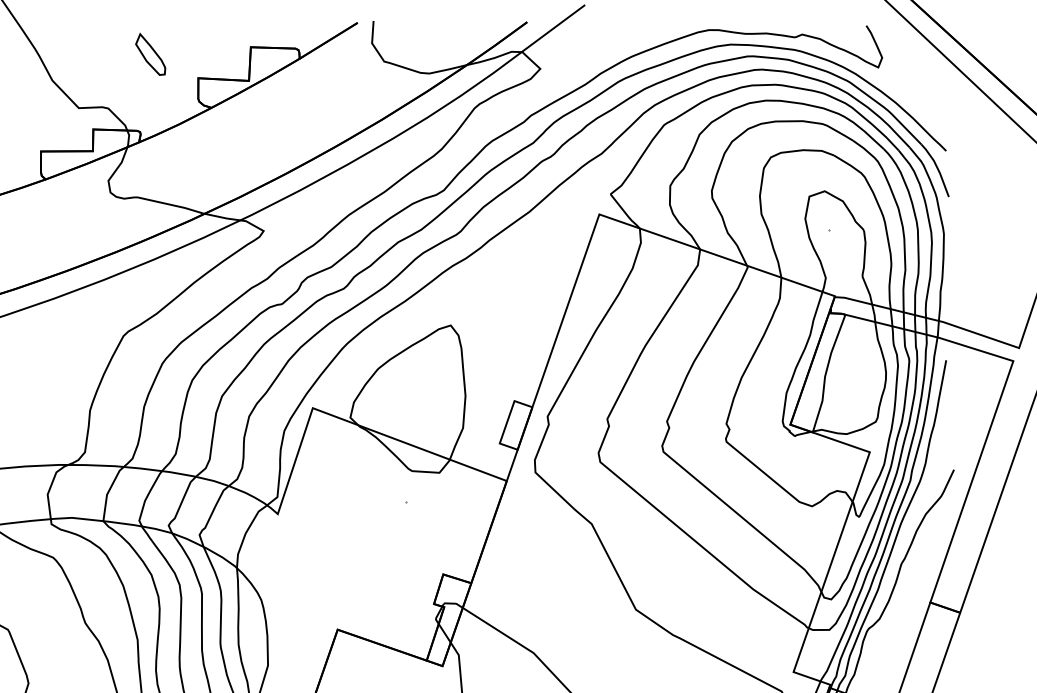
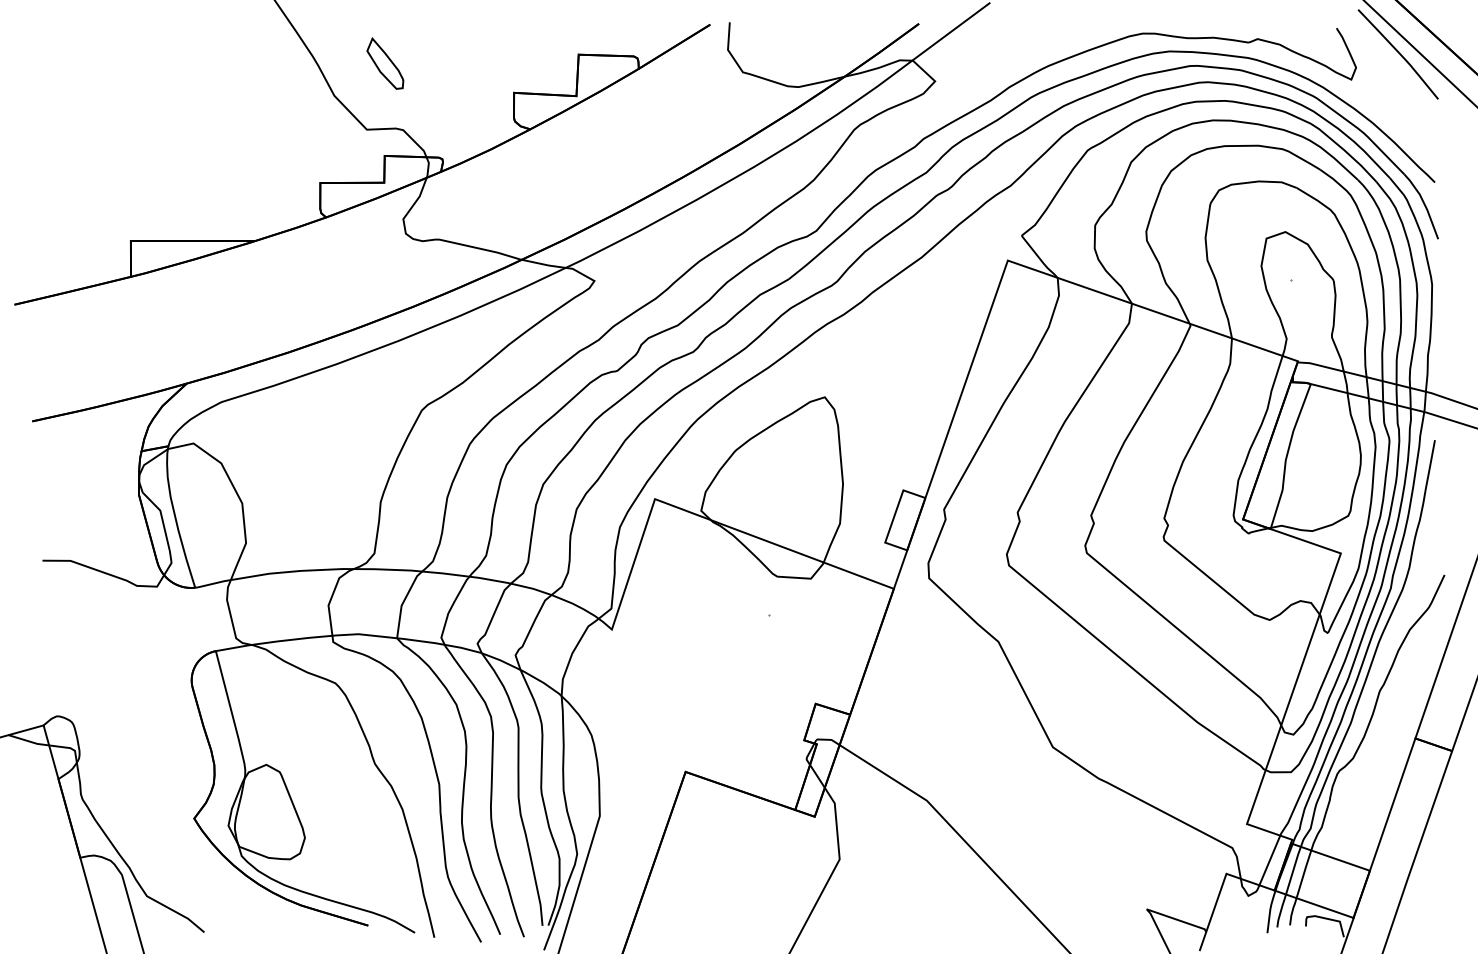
curve: (916, 46) -> (1398, 53), added
part: (150, 54) -> (385, 63), moved

